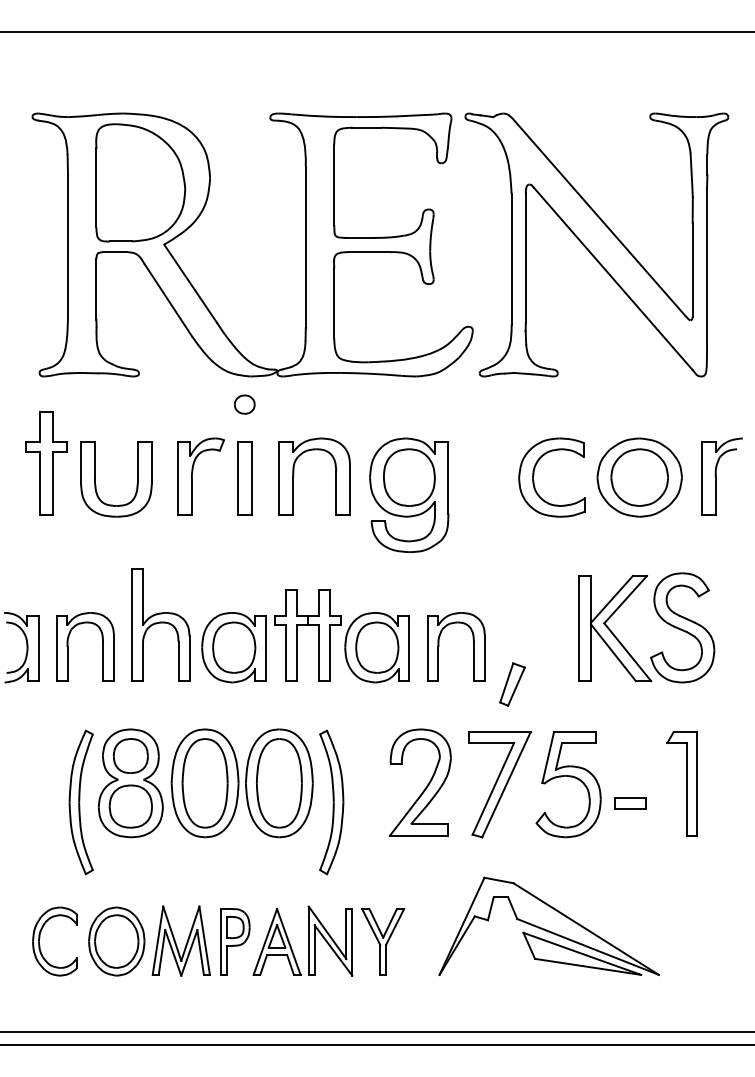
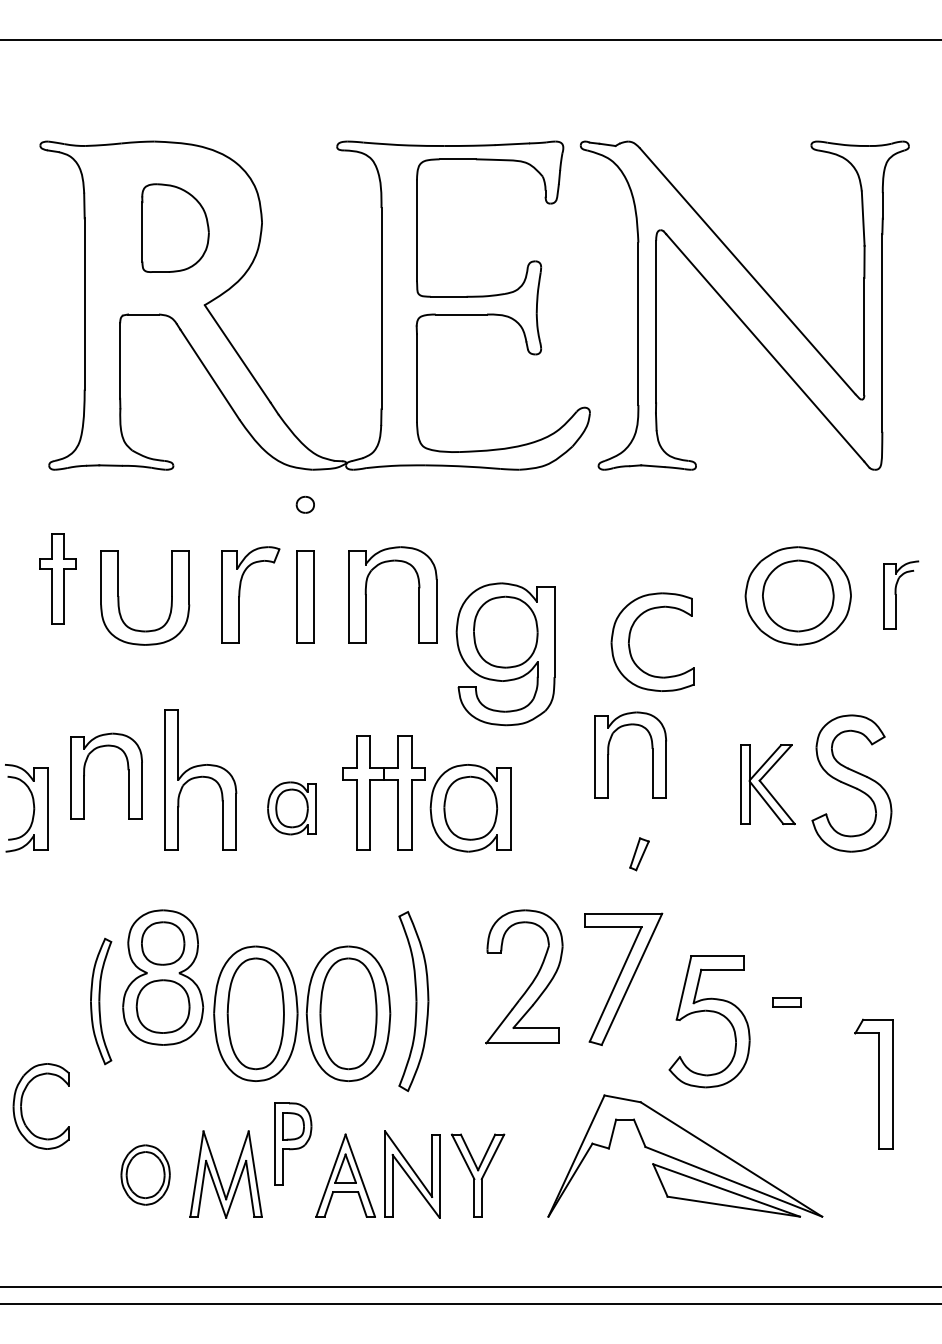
part: (140, 182) -> (175, 227), size x0.6
part: (244, 404) -> (304, 504), size x0.7
part: (46, 463) -> (57, 578), size x0.7
part: (534, 475) -> (630, 639), moved
part: (721, 476) -> (900, 594), size x0.7
part: (409, 494) -> (505, 653), moved
part: (615, 628) -> (768, 784), size x0.6
part: (68, 646) -> (85, 775), moved
part: (439, 646) -> (609, 754), moved
part: (233, 647) -> (291, 808), size x0.6
part: (512, 684) -> (639, 854), size x0.6
part: (569, 777) -> (710, 1012), moved
part: (241, 783) -> (301, 1014), moved
part: (681, 783) -> (872, 1083), moved
part: (80, 802) -> (100, 1001), size x0.7
part: (630, 803) -> (786, 1002), size x0.7
part: (40, 938) -> (22, 1102), moved
part: (116, 941) -> (145, 1175), size x0.7
part: (235, 941) -> (293, 1143), moved

